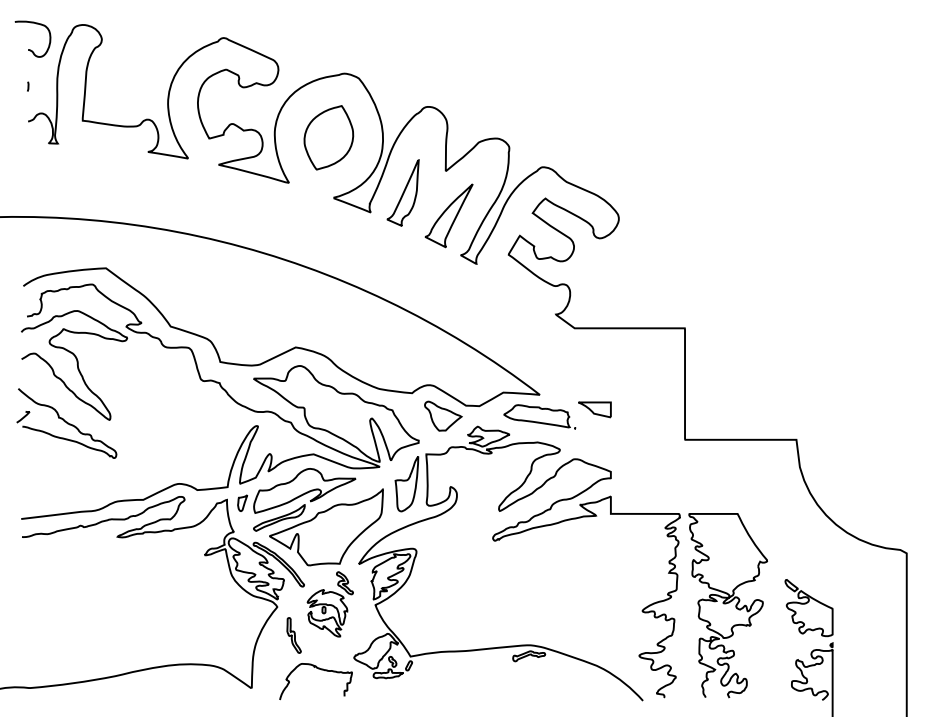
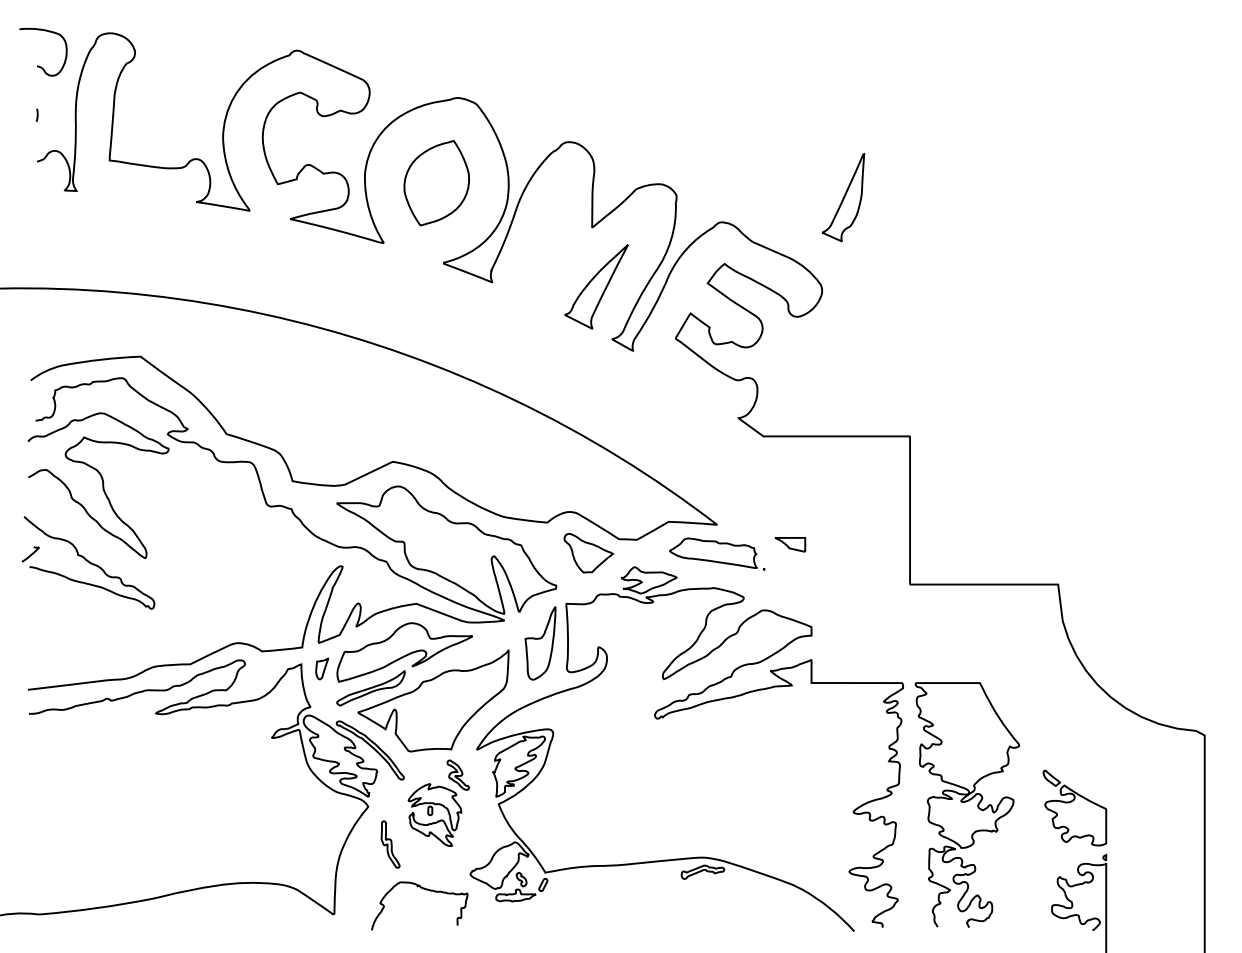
part: (403, 192) -> (843, 197), moved
part: (595, 409) -> (790, 544), size x0.7

